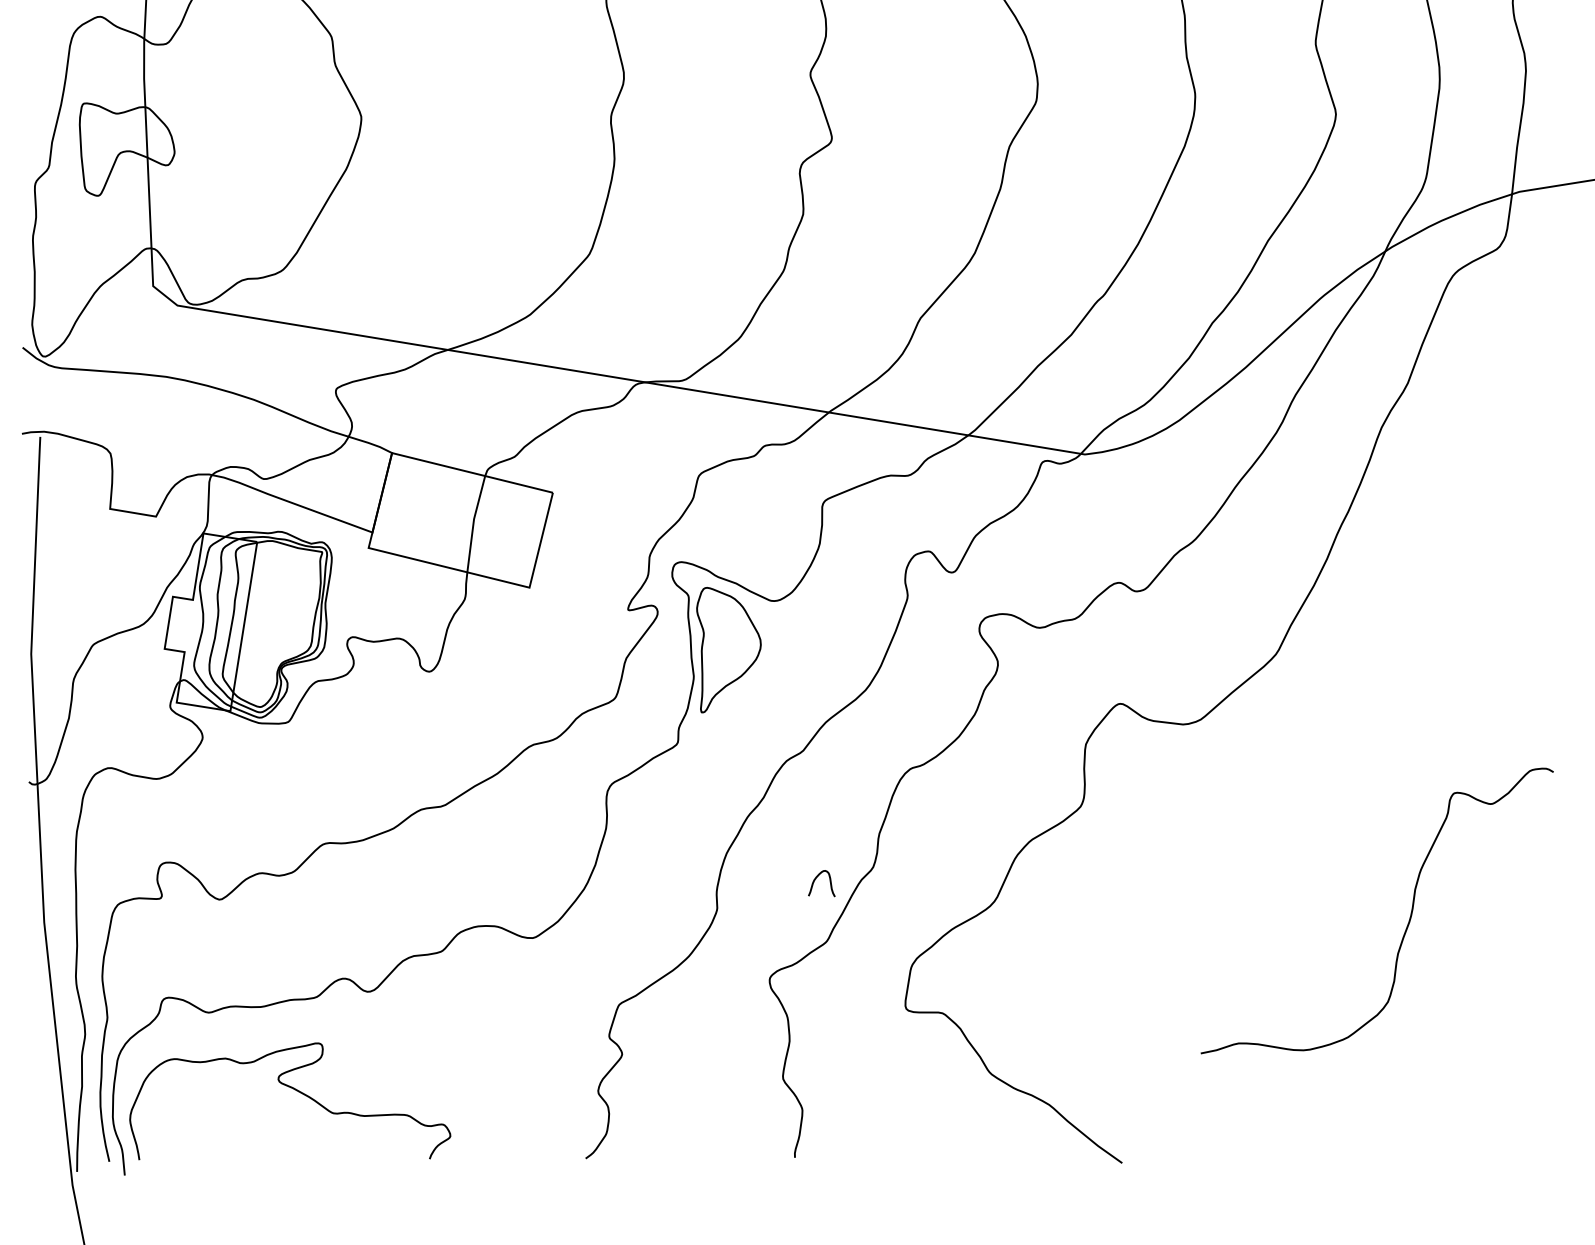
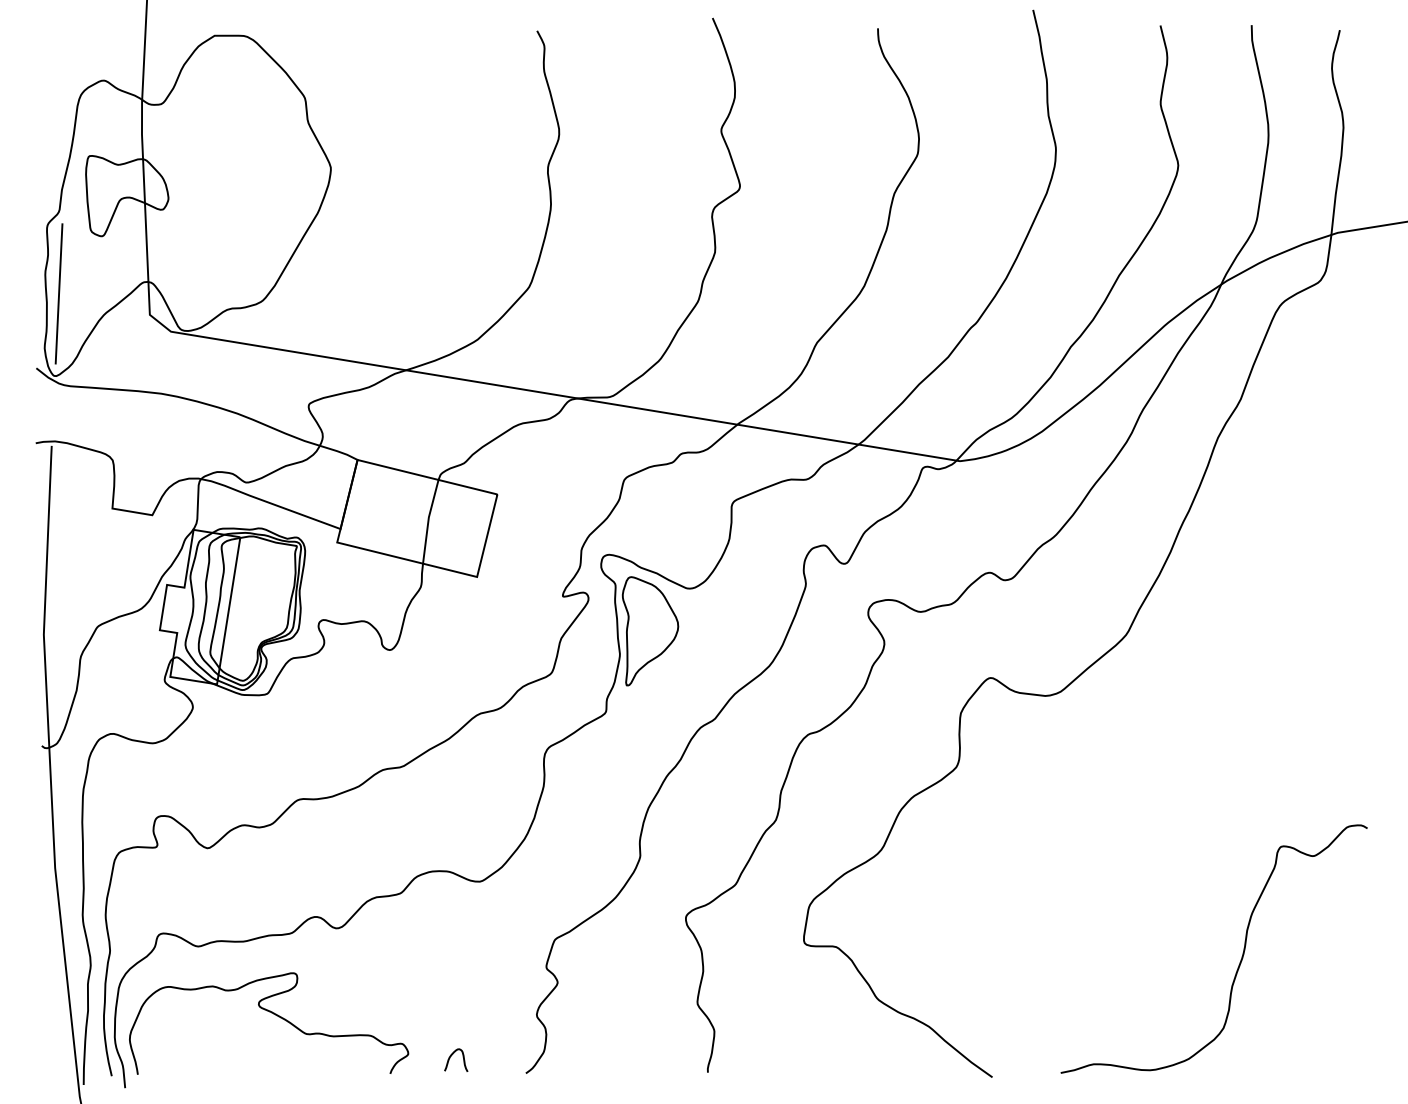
line: (48, 261) -> (58, 293), added
curve: (817, 878) -> (452, 1055), moved
curve: (1408, 919) -> (1241, 956), moved

